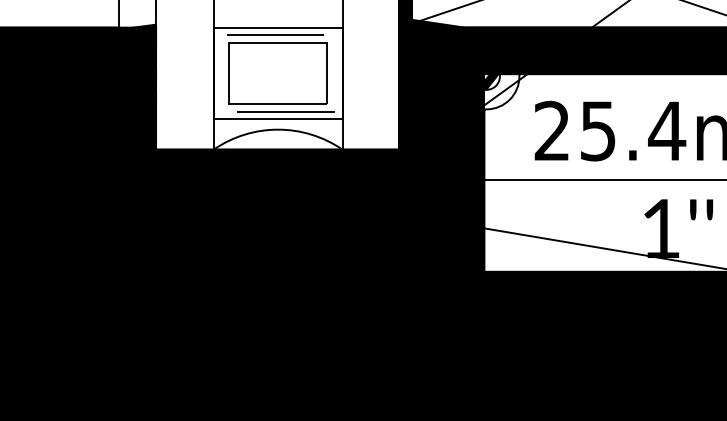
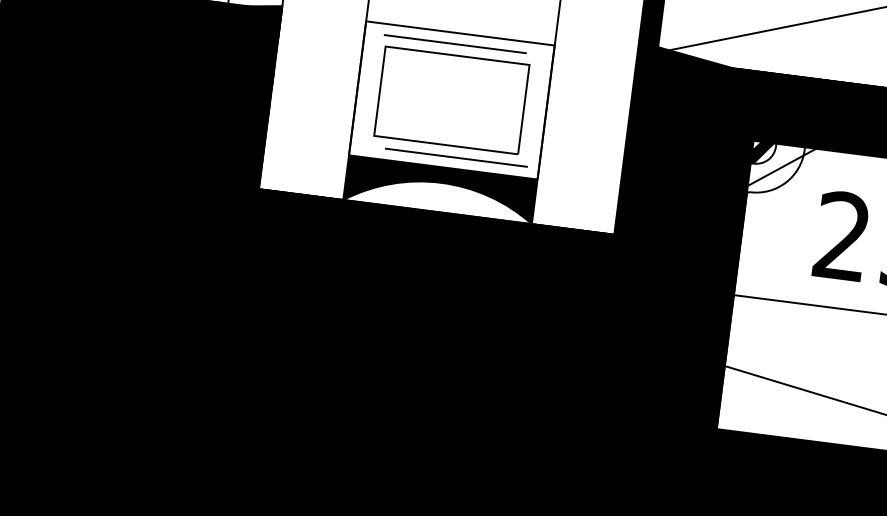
fill: (277, 134) -> (439, 189), added

